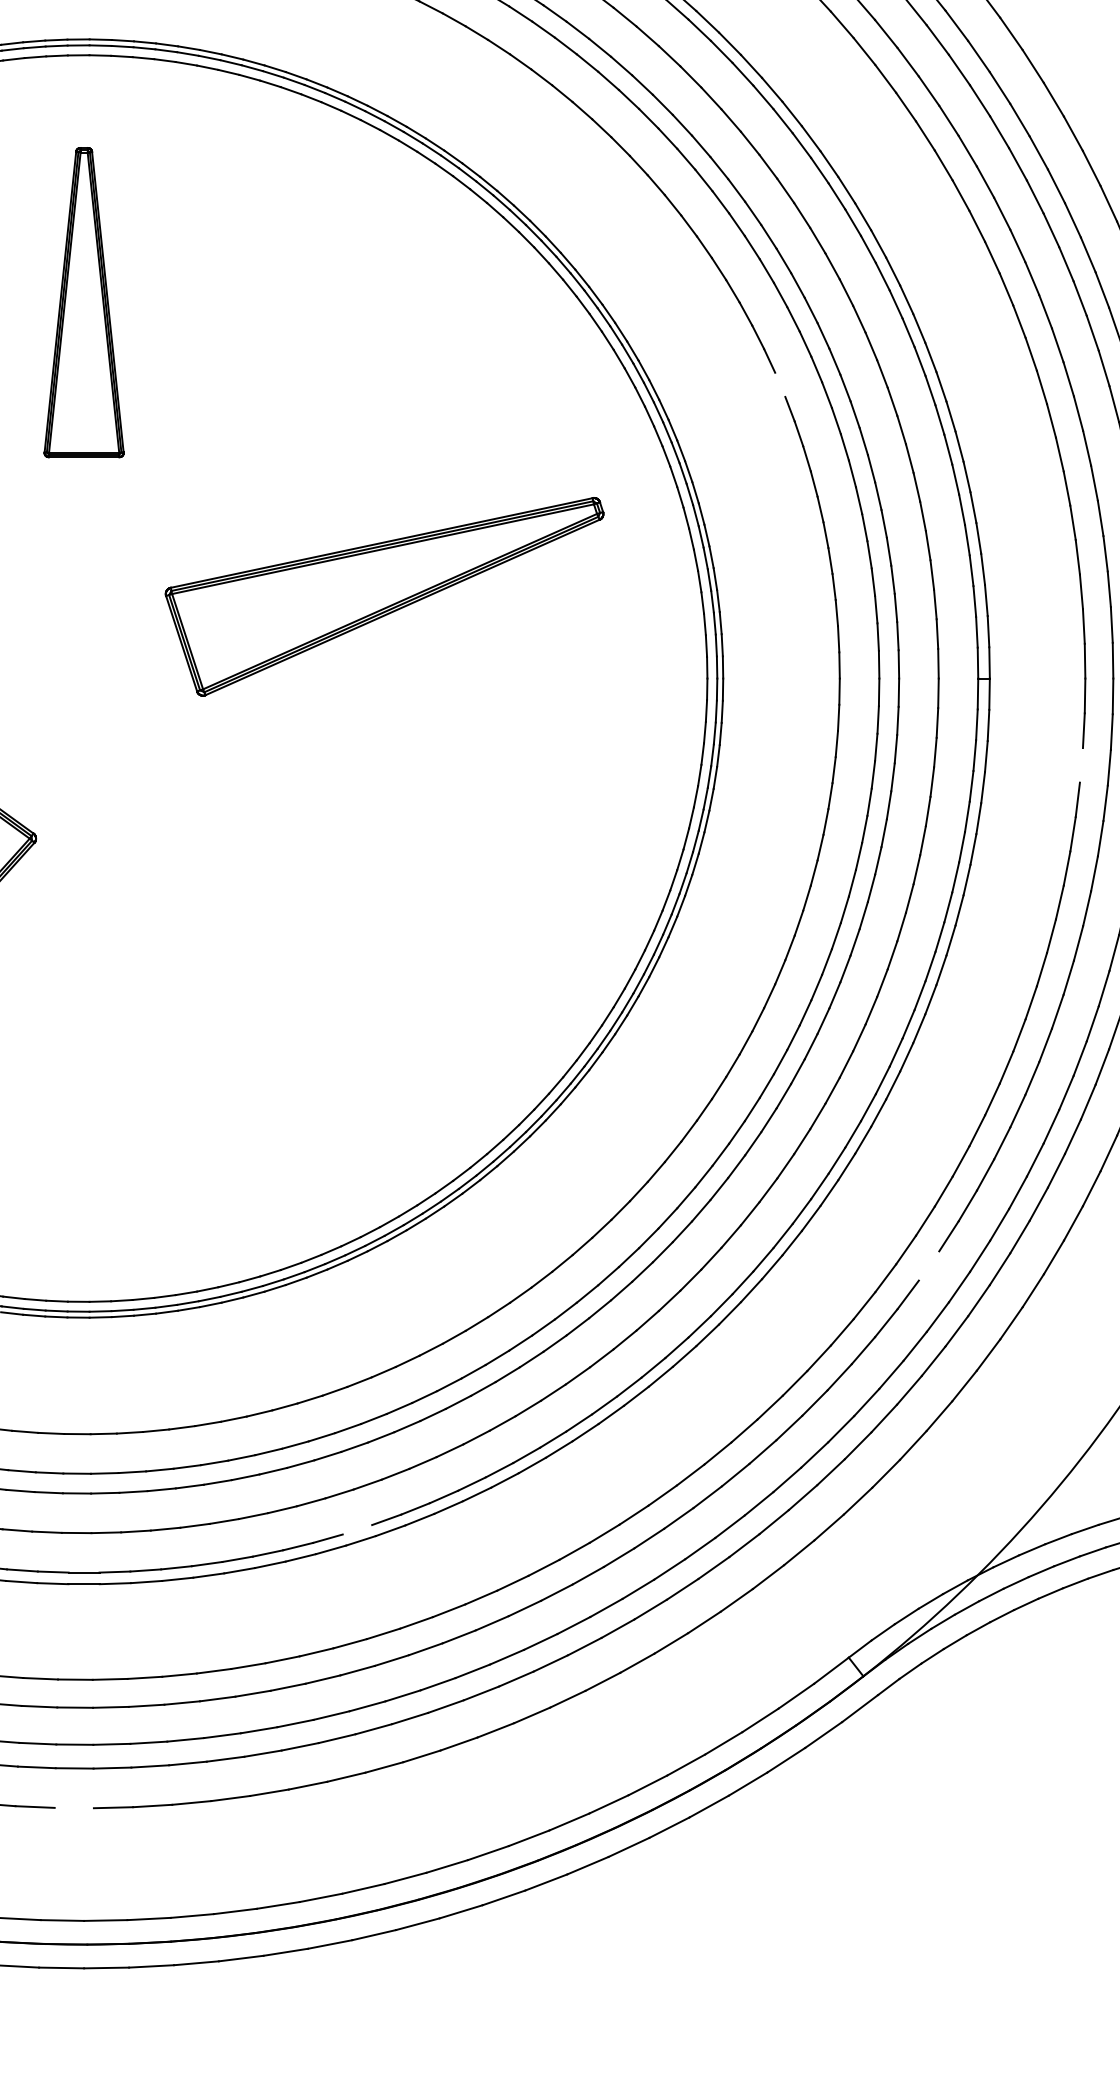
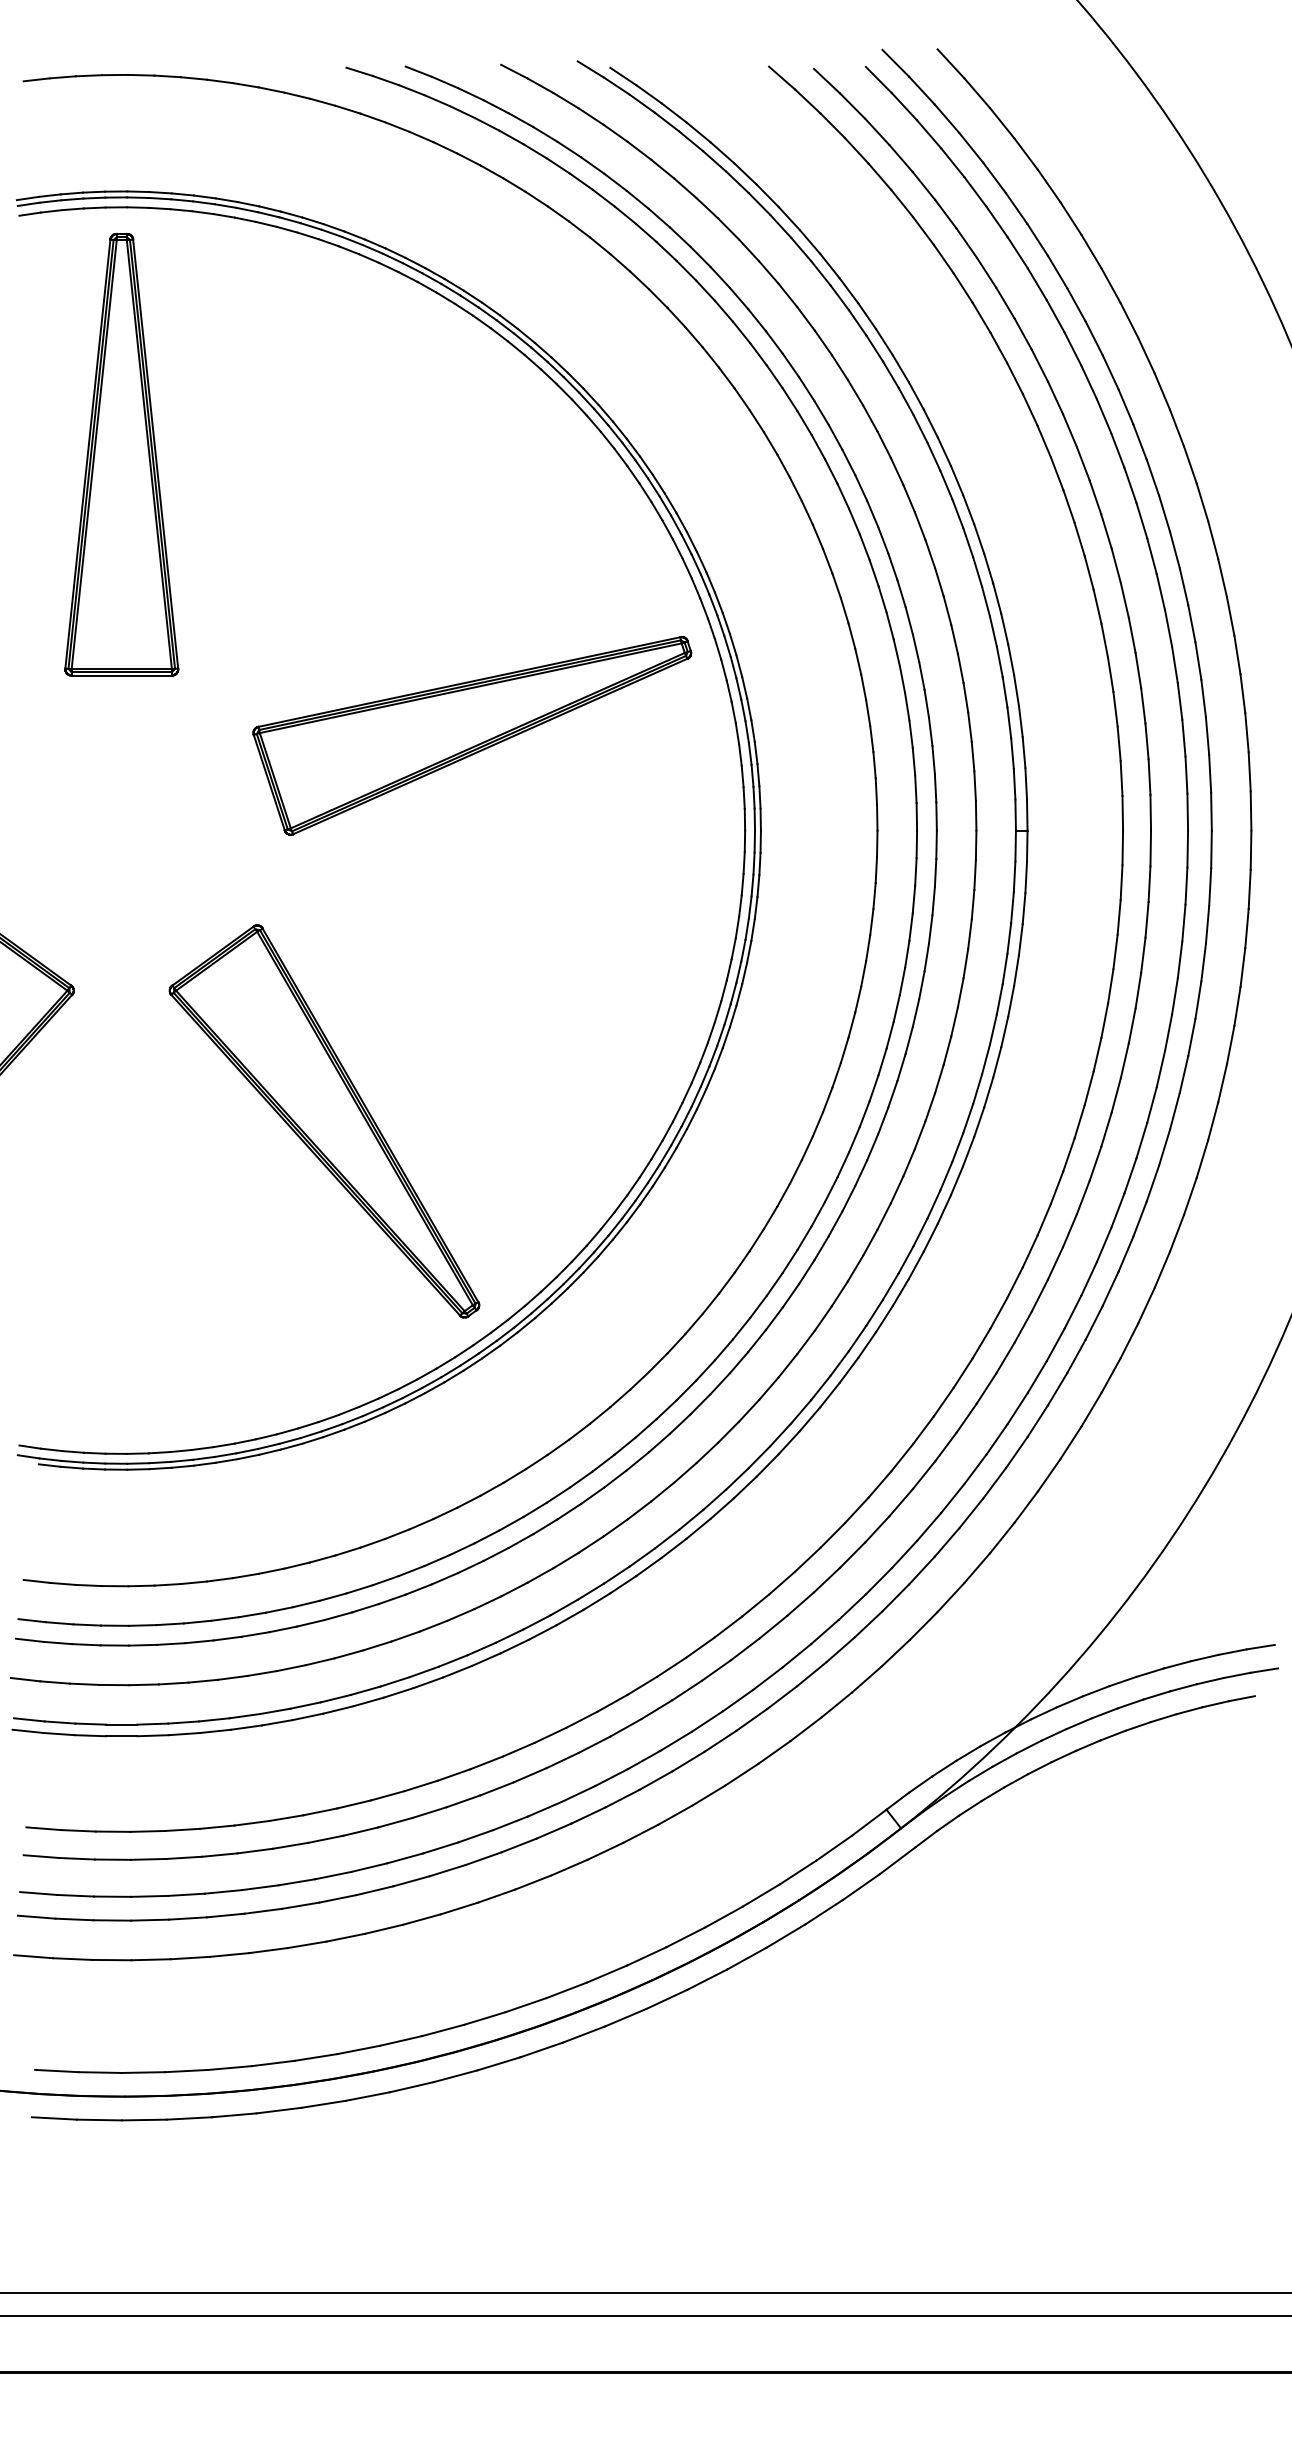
part: (83, 302) -> (121, 454), size x1.43
line: (779, 384) -> (817, 536), added
part: (384, 596) -> (472, 735), moved
line: (1080, 765) -> (1118, 917), added
part: (286, 969) -> (324, 1121), added
line: (928, 1265) -> (966, 1417), added
line: (356, 1529) -> (394, 1681), added
line: (73, 1807) -> (111, 1959), added

